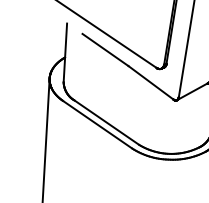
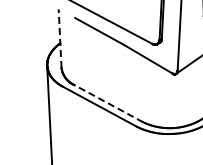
line: (65, 52) -> (60, 38), solid -> dashed
line: (106, 122) -> (108, 103), solid -> dashed

